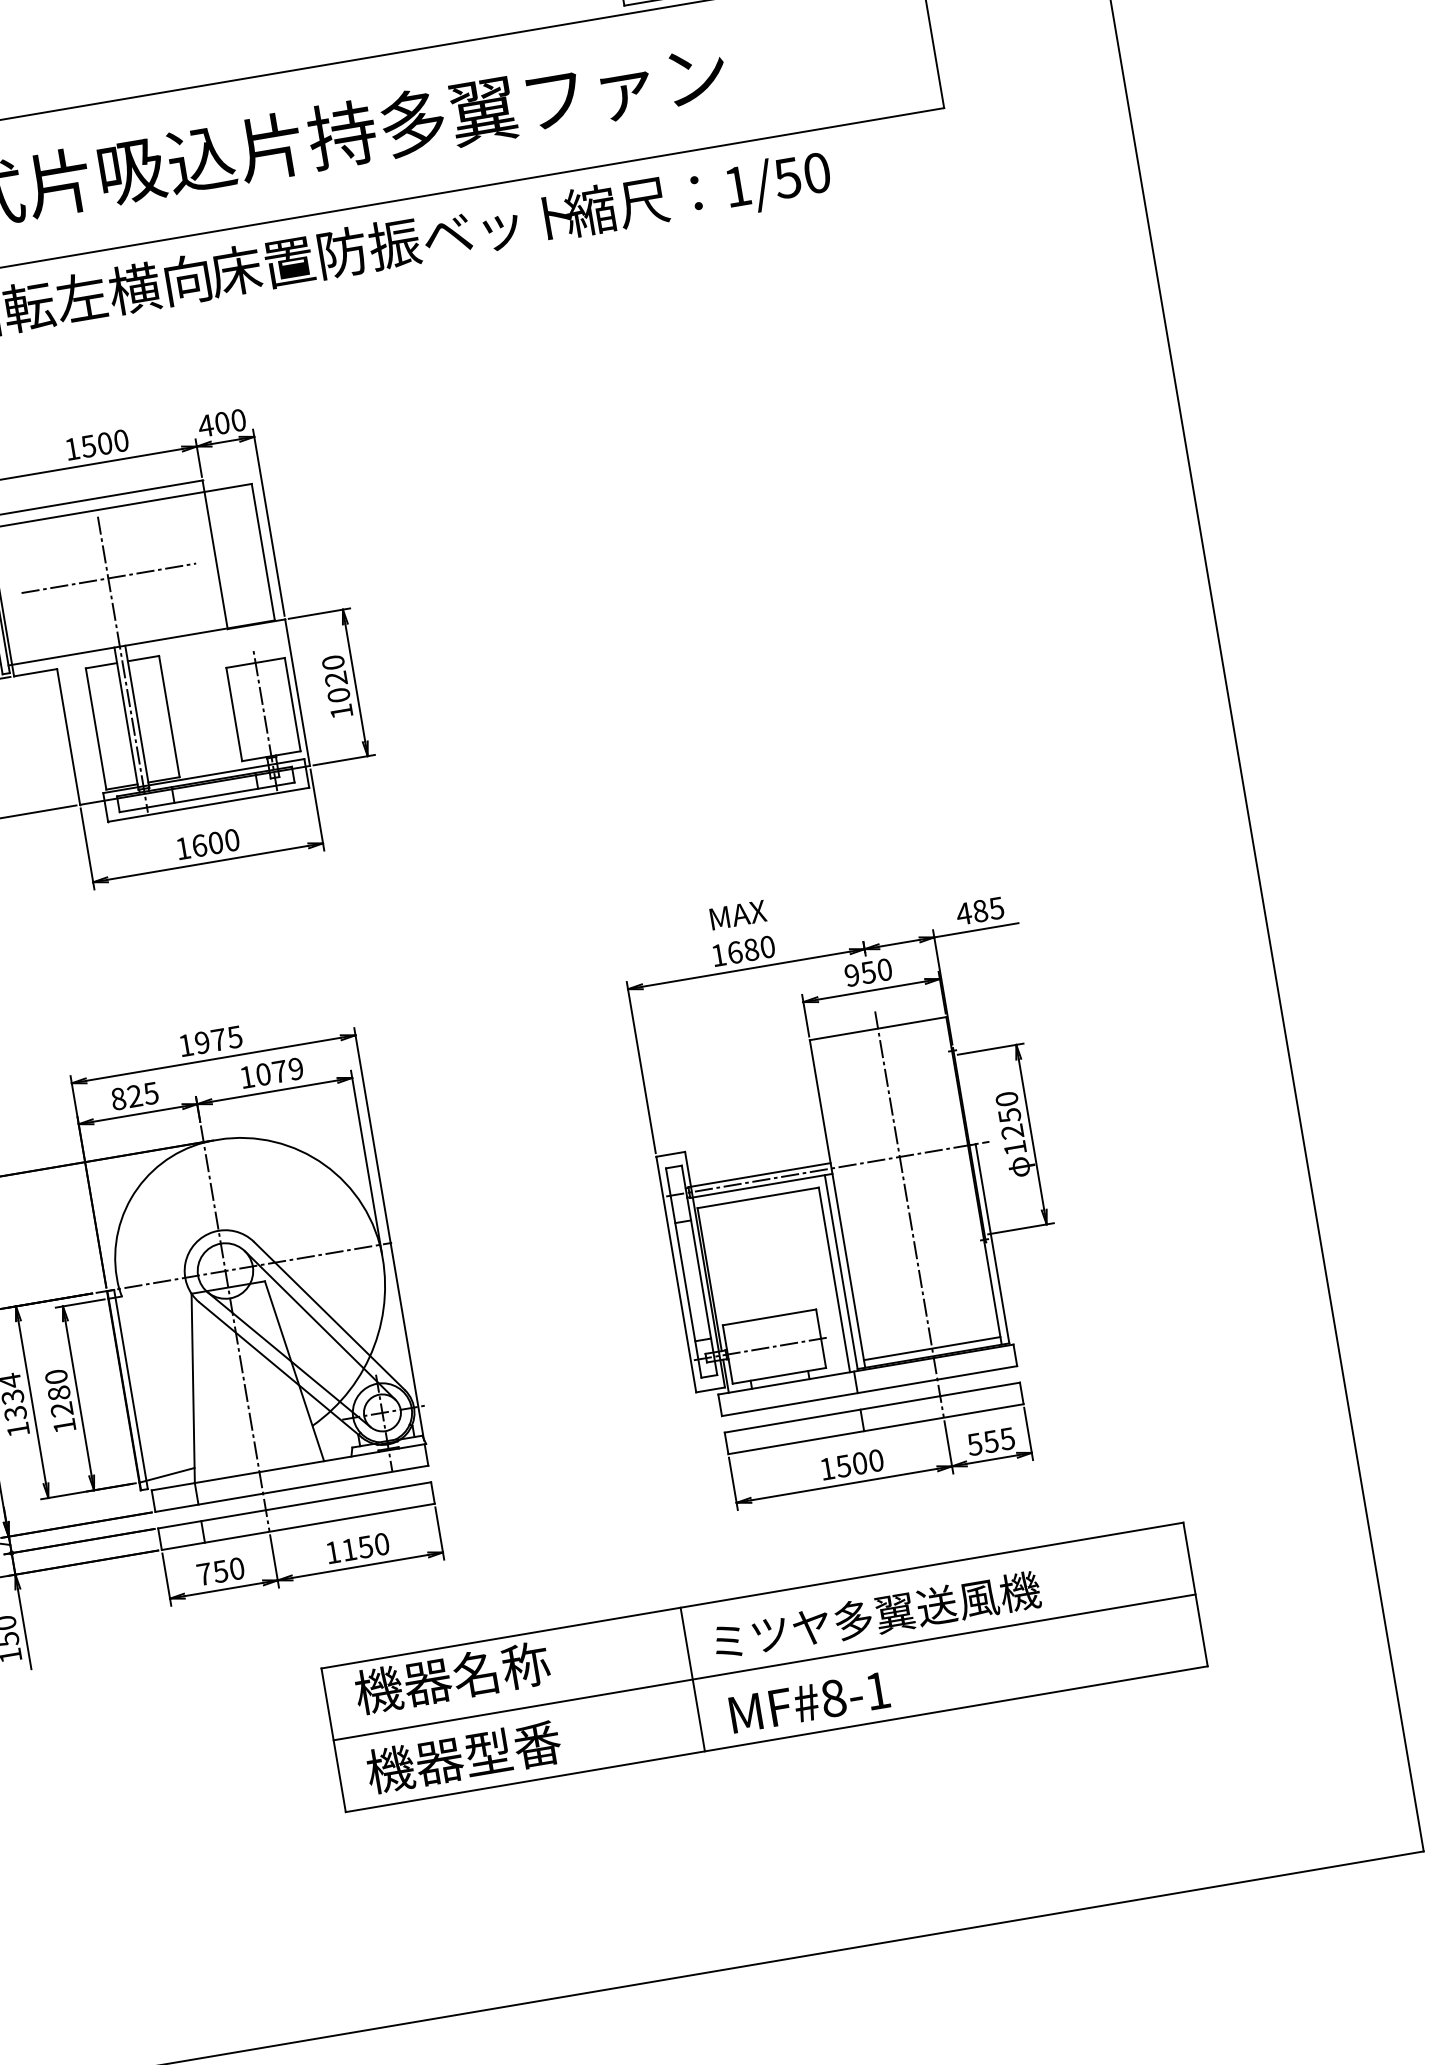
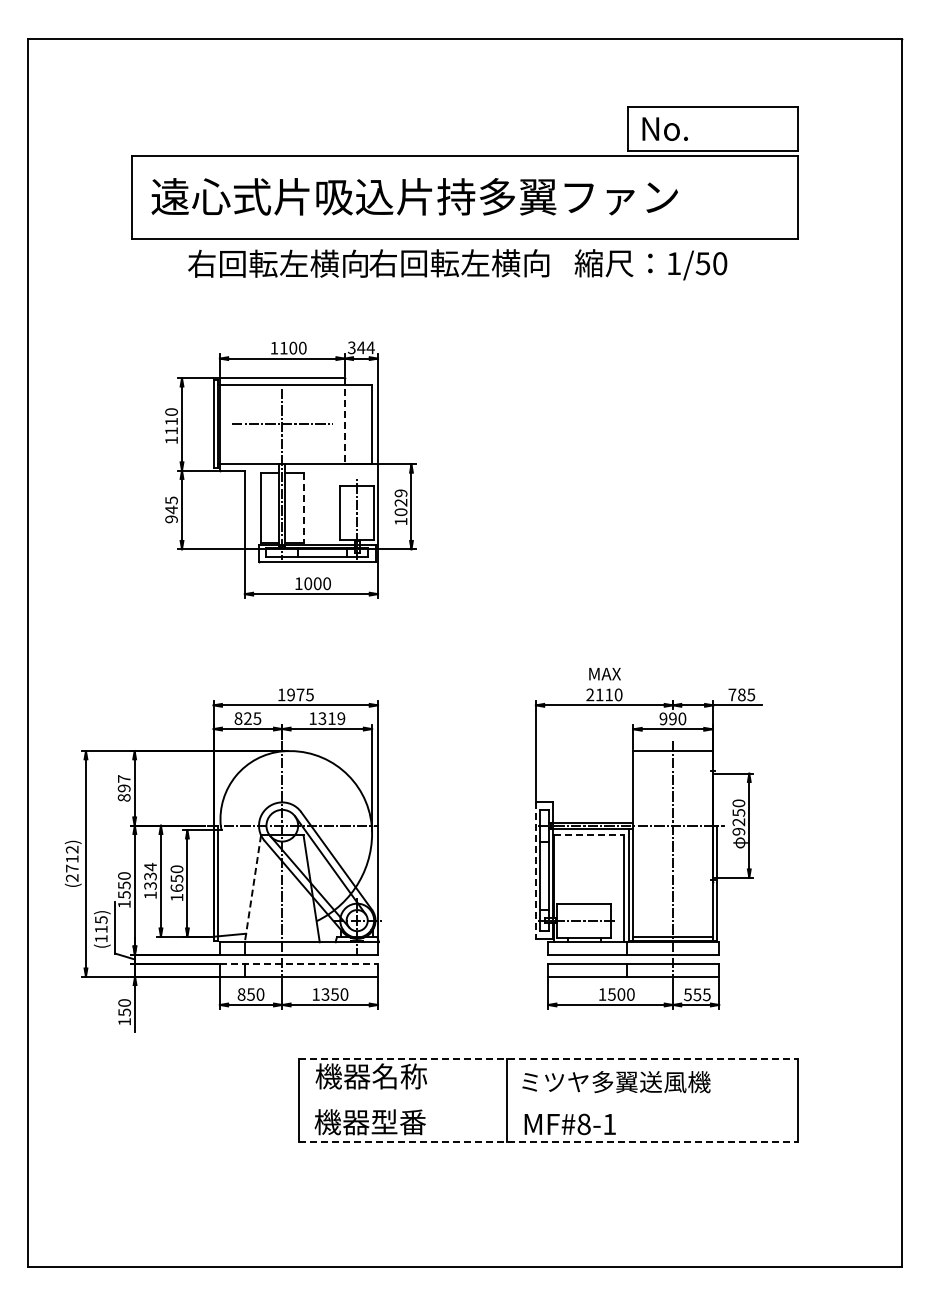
text: (391, 244) -> (473, 263), 床置防振ベット -> 右回転左横向
text: (220, 422) -> (360, 347), 400 -> 344
text: (88, 446) -> (283, 348), 1500 -> 1100
line: (214, 555) -> (344, 421), solid -> dashed
text: (332, 663) -> (400, 493), 1020 -> 1029
line: (169, 717) -> (303, 508), solid -> dashed
text: (199, 845) -> (308, 583), 1600 -> 1000
text: (964, 913) -> (732, 694), 485 -> 785
text: (734, 951) -> (599, 694), 1680 -> 2110
text: (867, 972) -> (672, 718), 950 -> 990
text: (270, 1073) -> (326, 718), 1079 -> 1319
text: (1014, 1147) -> (738, 831), 1250 -> 9250
line: (758, 1198) -> (589, 835), solid -> dashed
line: (675, 1276) -> (535, 871), solid -> dashed
line: (192, 1389) -> (252, 889), solid -> dashed
text: (59, 1401) -> (176, 883), 1280 -> 1650
line: (295, 1505) -> (299, 964), solid -> dashed
text: (349, 1549) -> (325, 994), 1150 -> 1350
text: (204, 1574) -> (241, 994), 750 -> 850
line: (752, 1595) -> (548, 1058), solid -> dashed
line: (763, 1667) -> (547, 1100), removed
line: (777, 1738) -> (548, 1141), solid -> dashed

